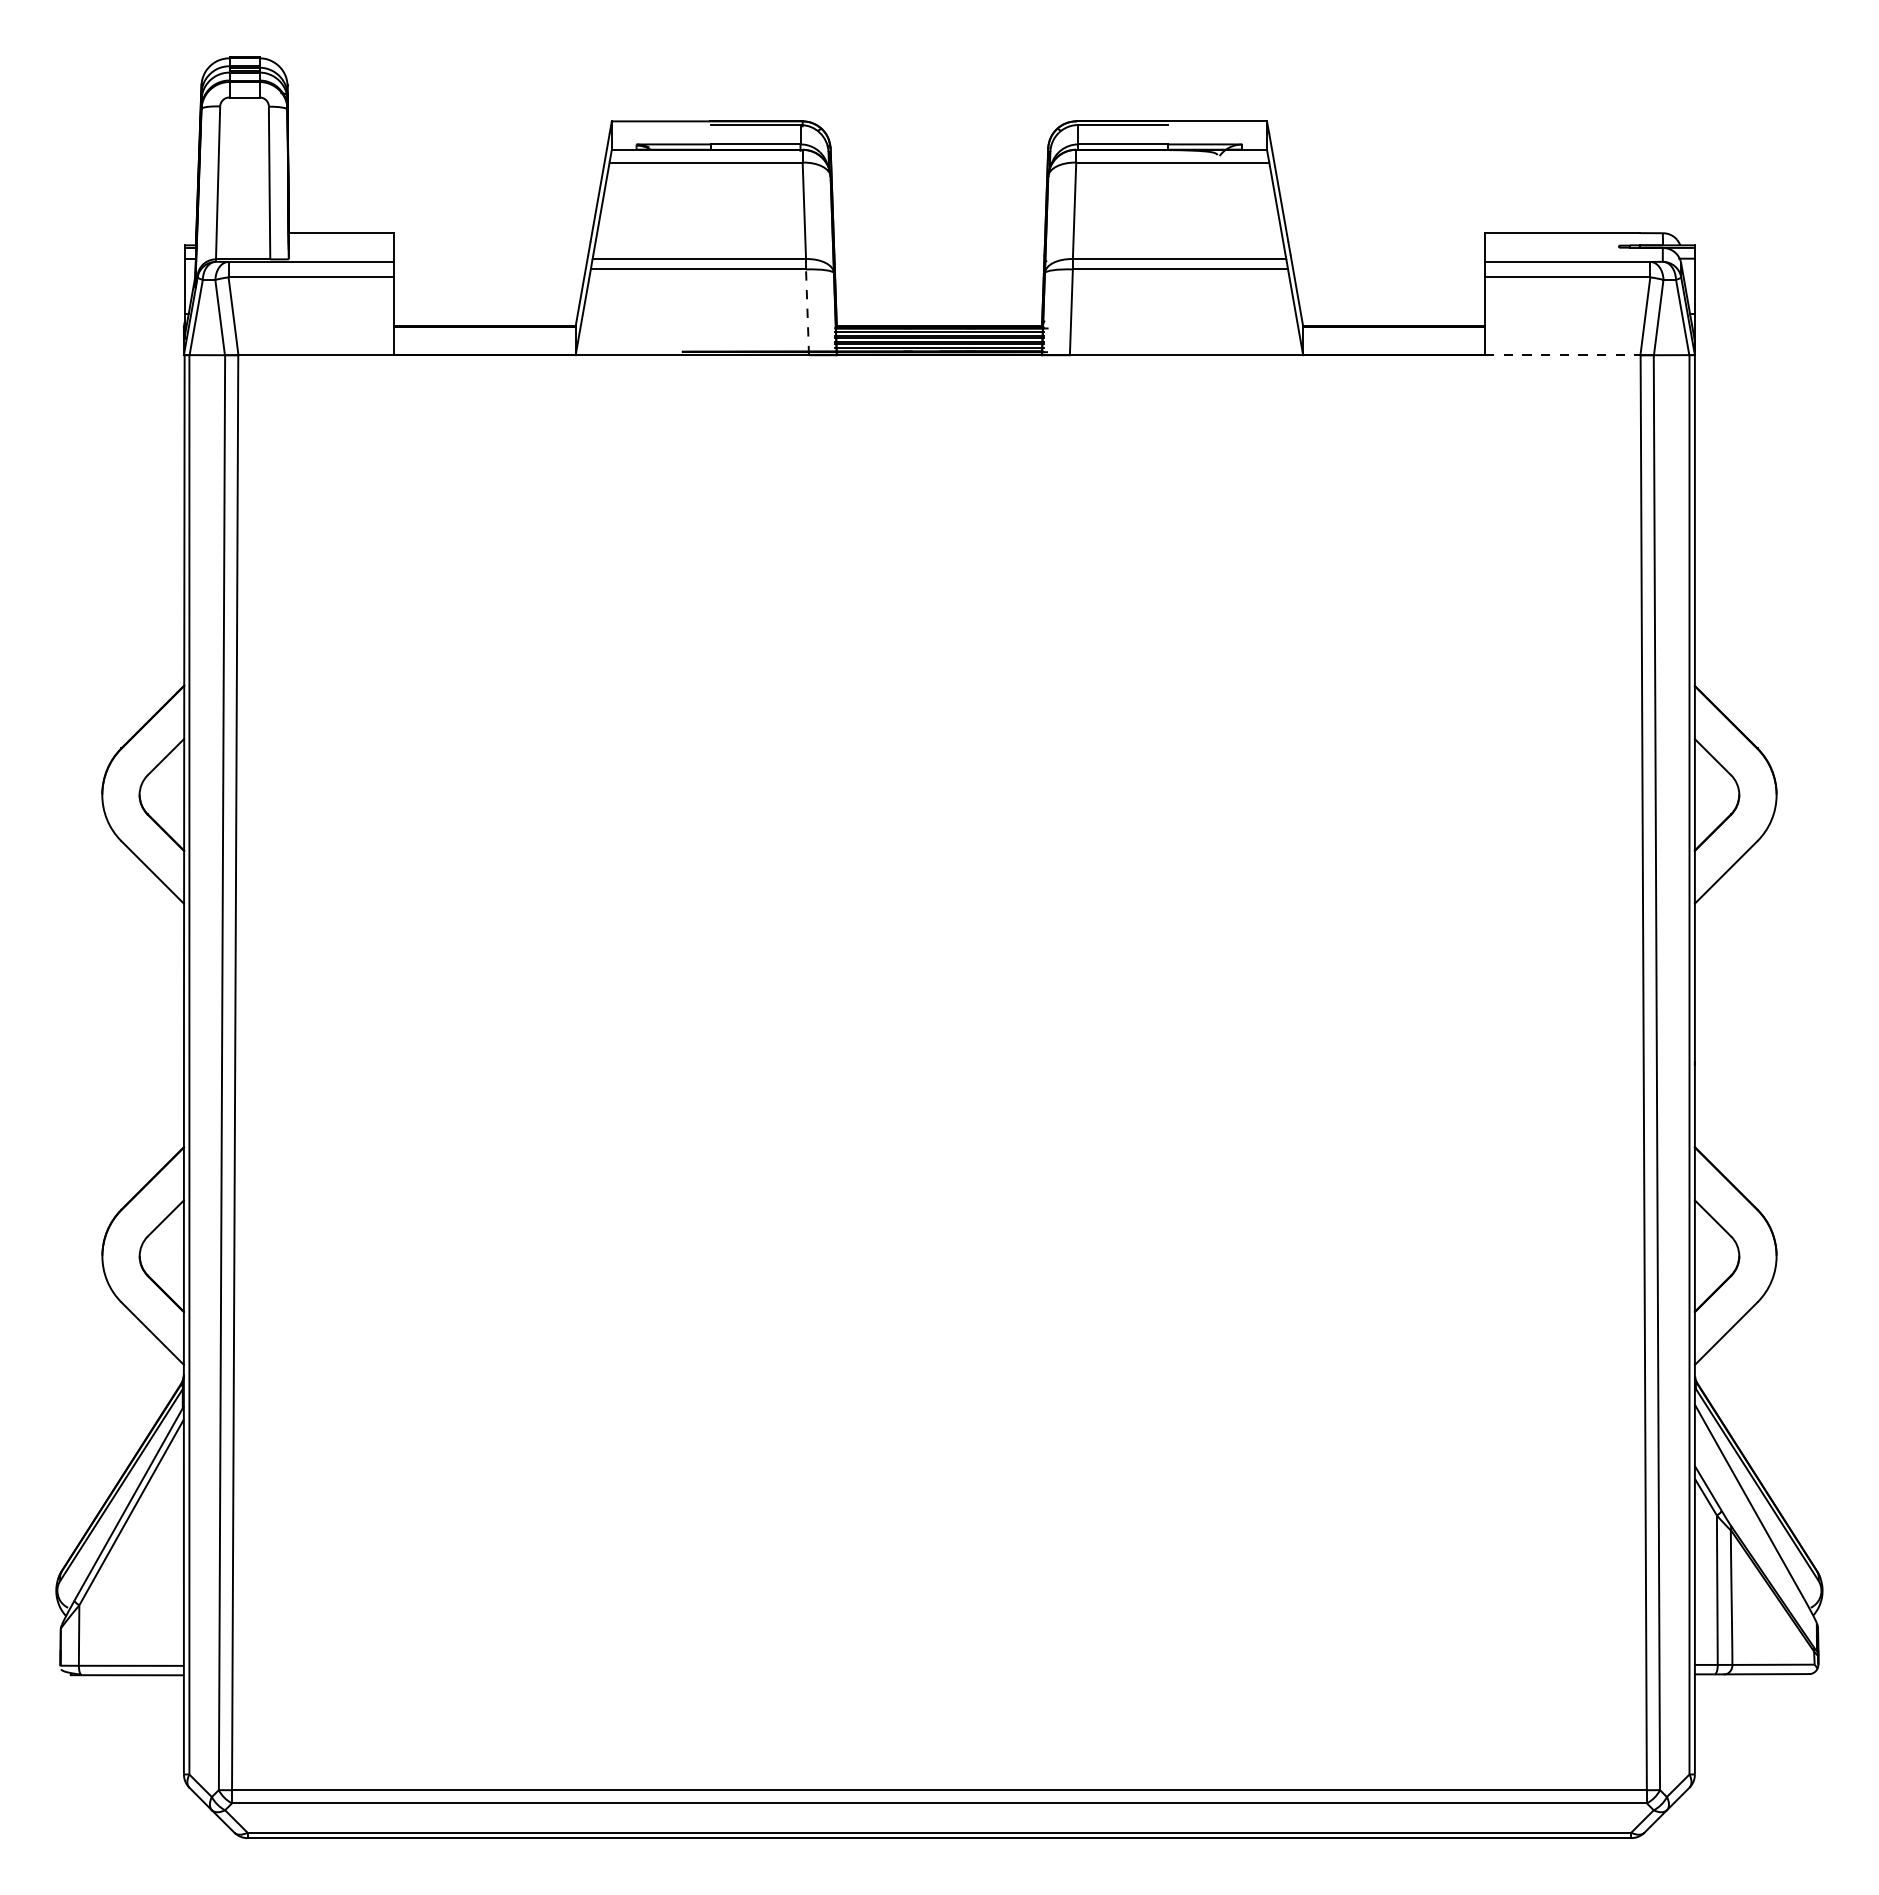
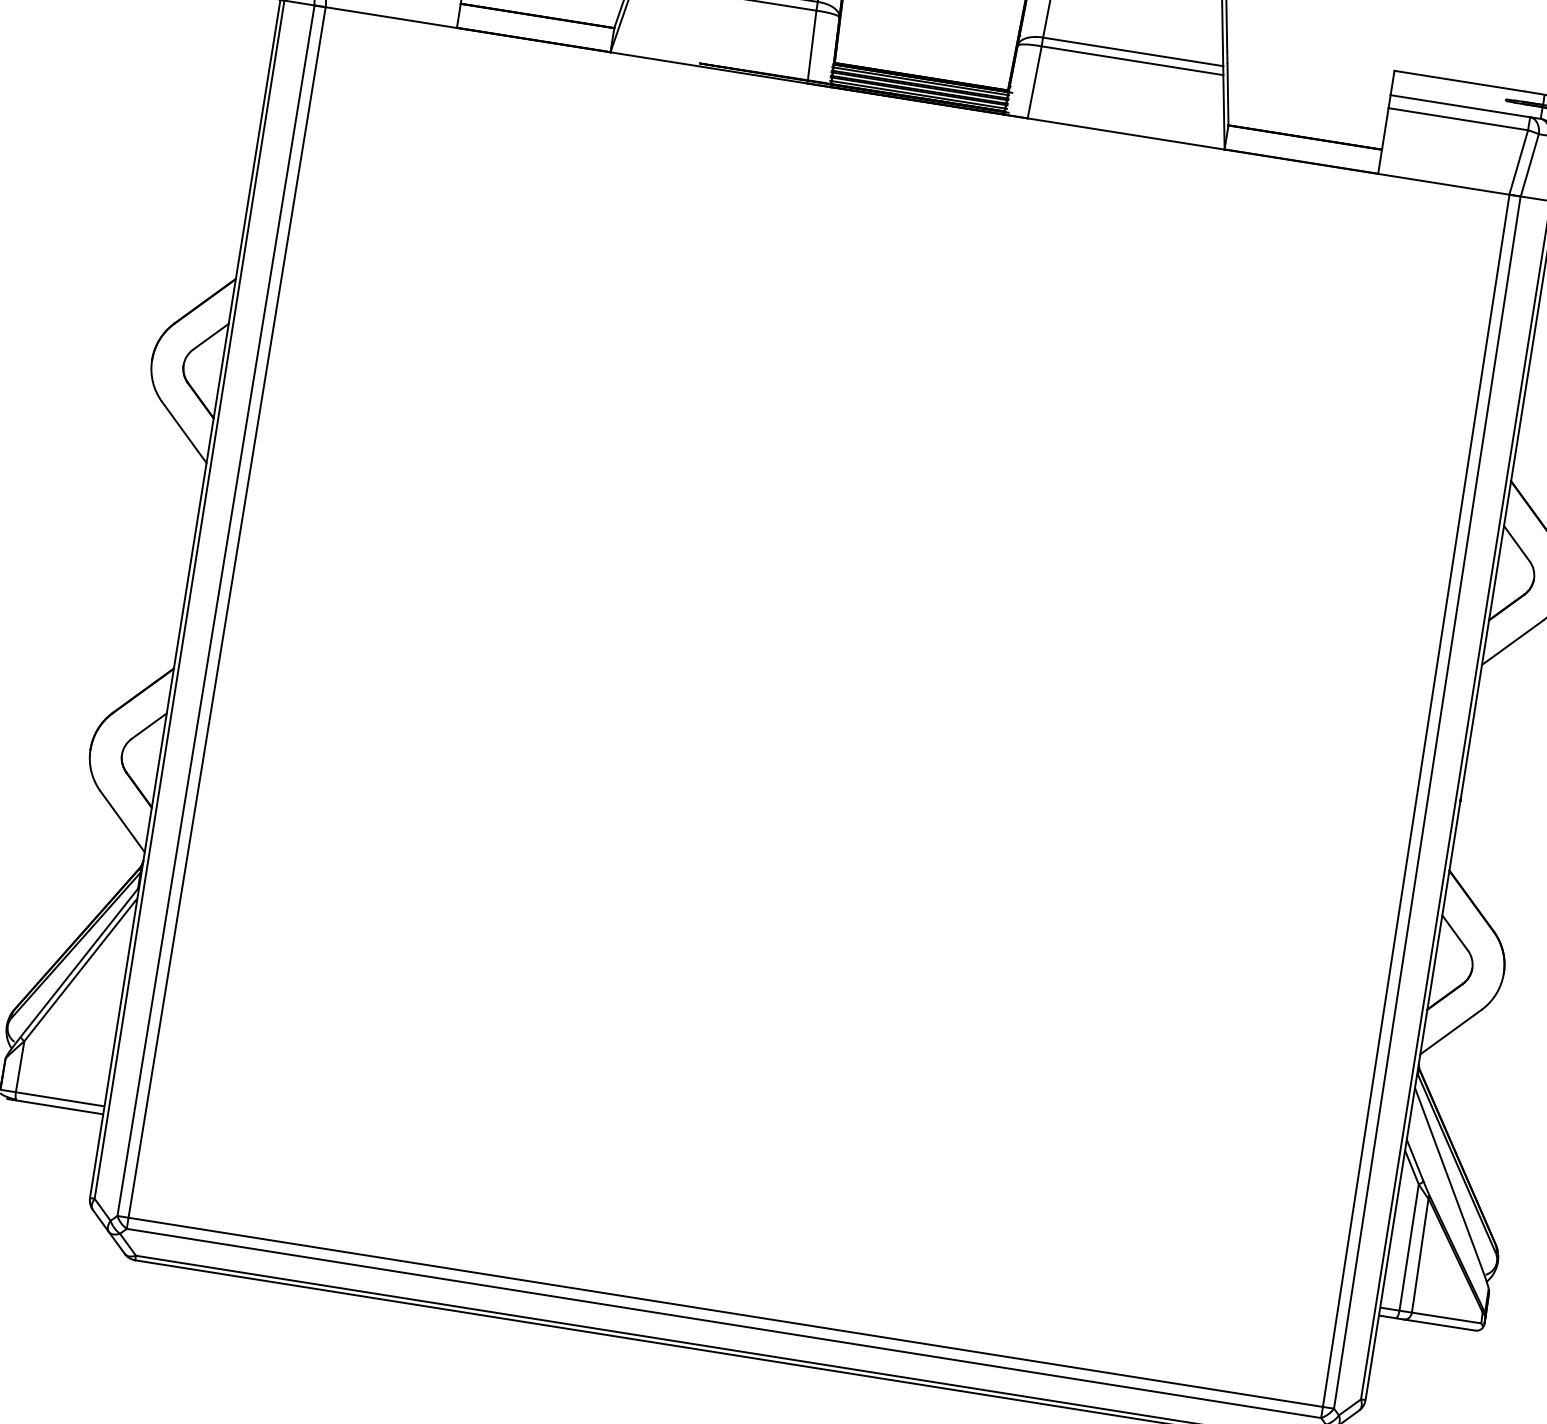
line: (807, 312) -> (811, 47), dashed -> solid
line: (1562, 355) -> (1443, 184), dashed -> solid

